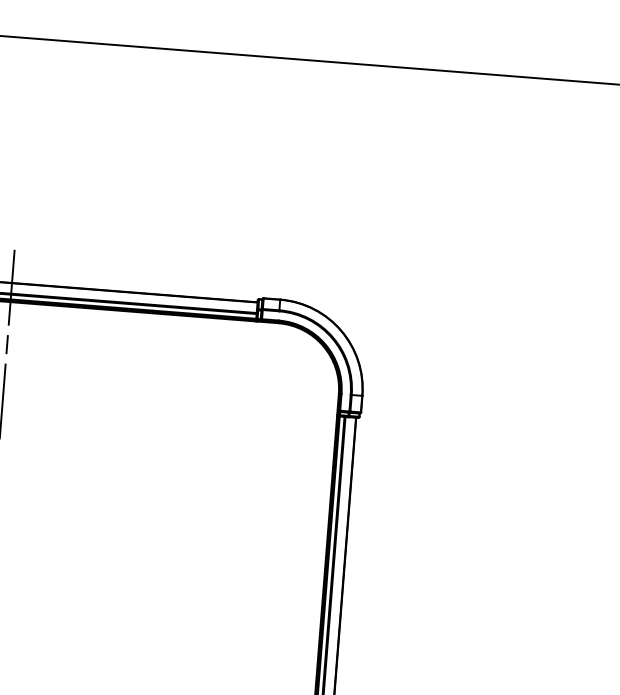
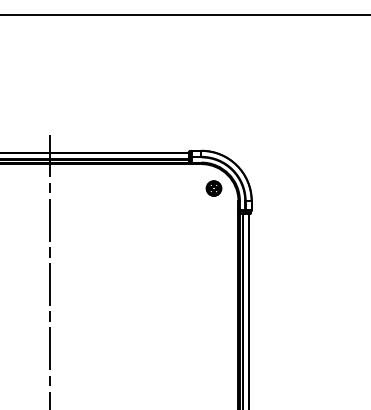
part: (296, 368) -> (213, 188), added

